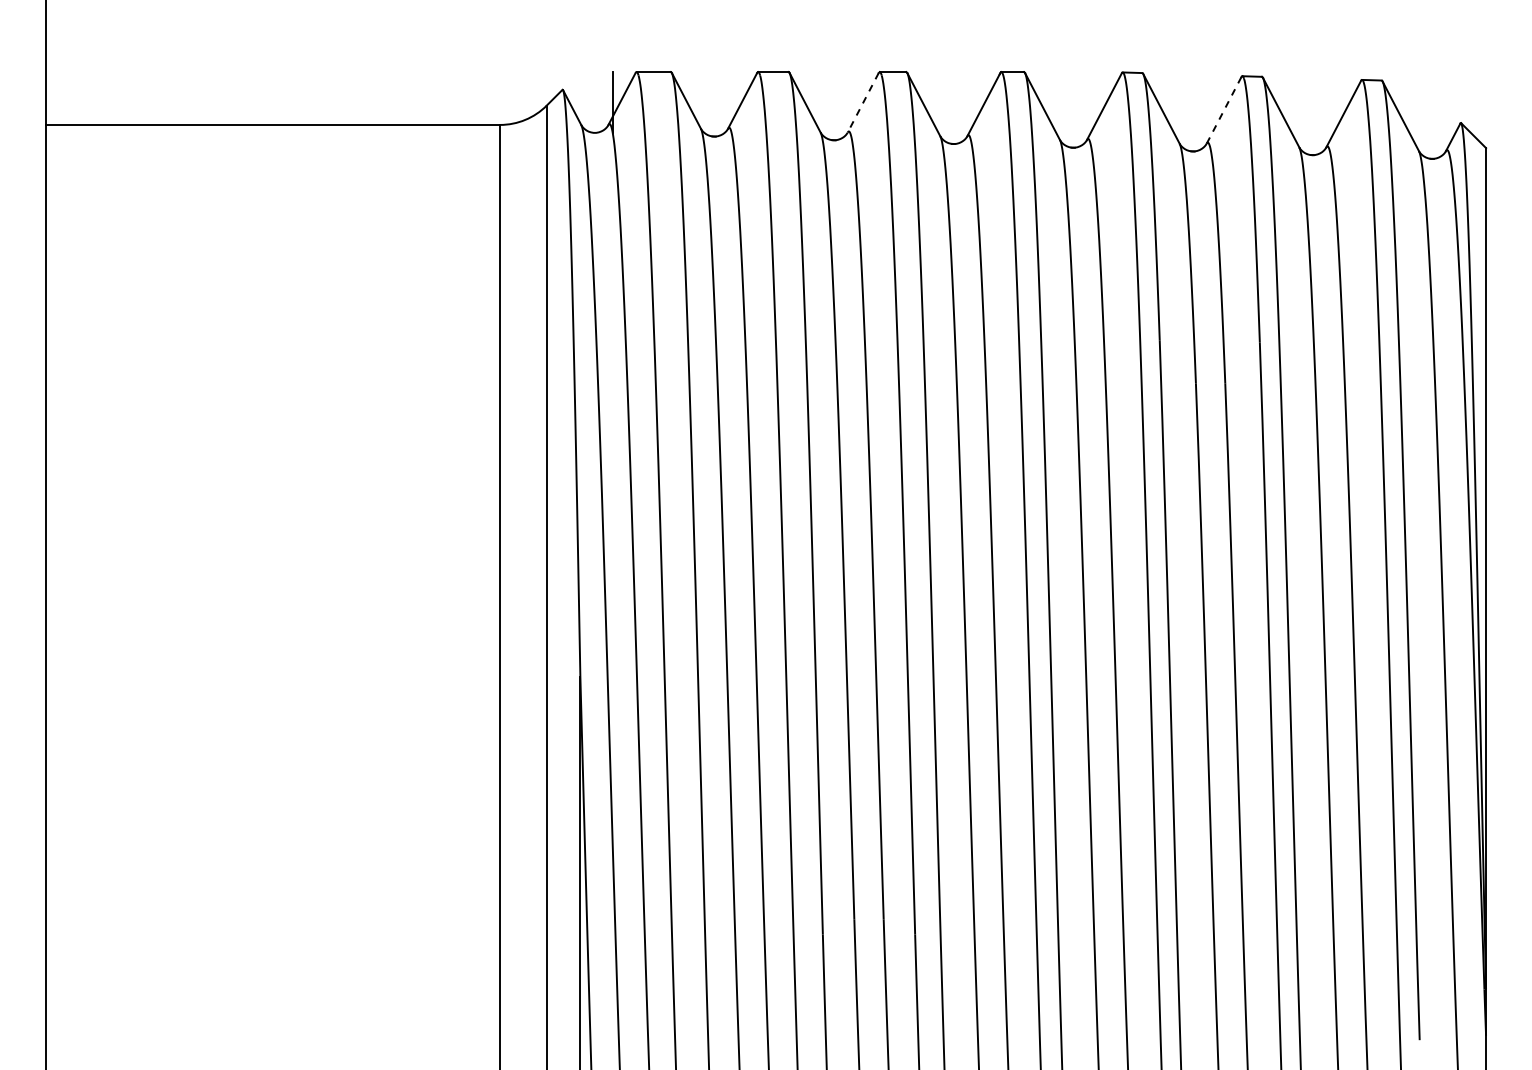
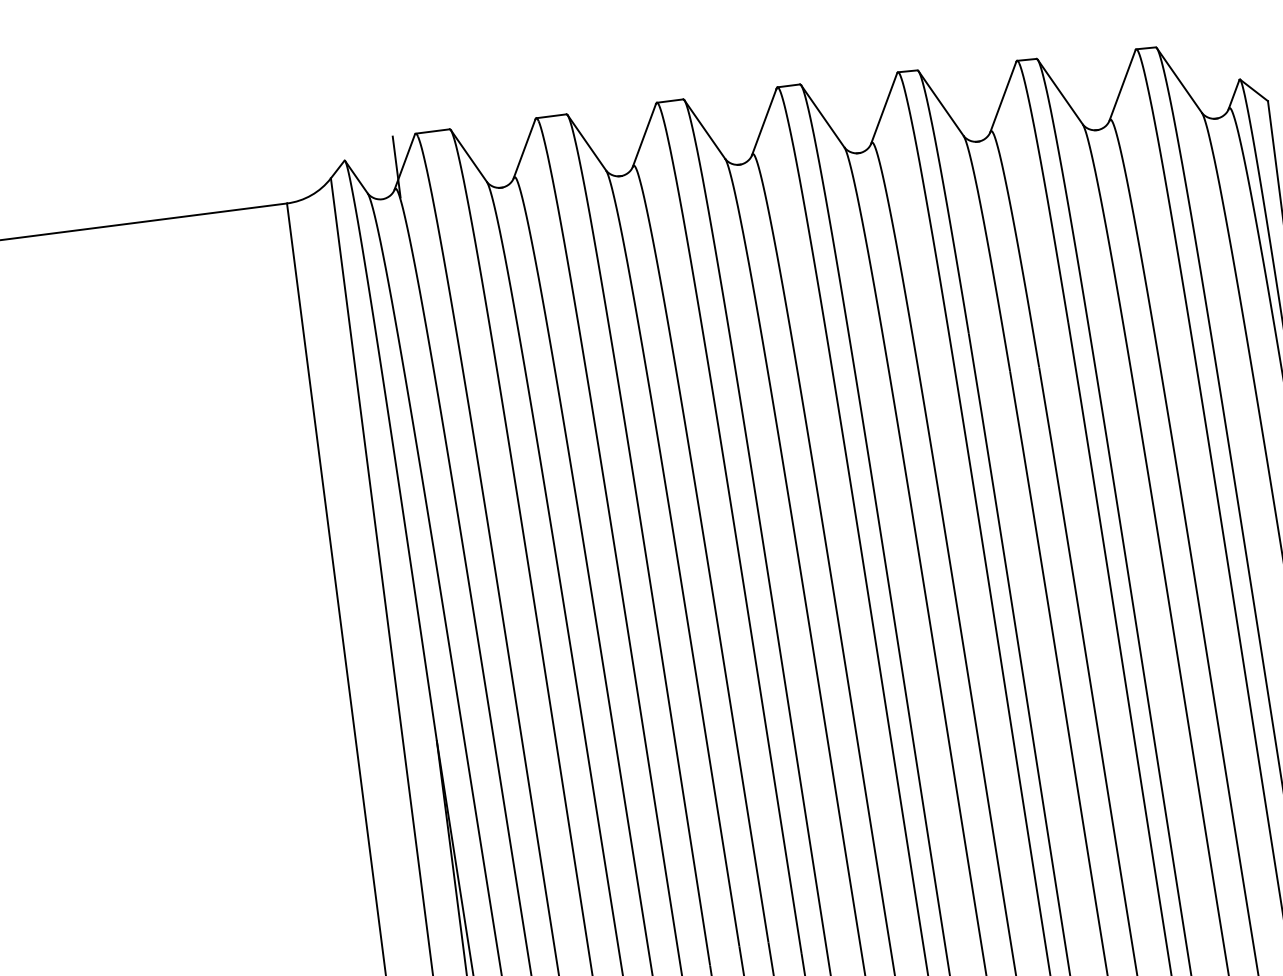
line: (863, 102) -> (644, 135), dashed -> solid
line: (1224, 110) -> (1003, 97), dashed -> solid

